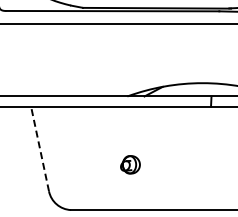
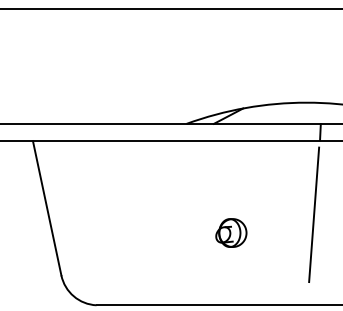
line: (40, 149) -> (47, 208), dashed -> solid
line: (207, 153) -> (314, 214), added
part: (130, 164) -> (231, 232), moved

